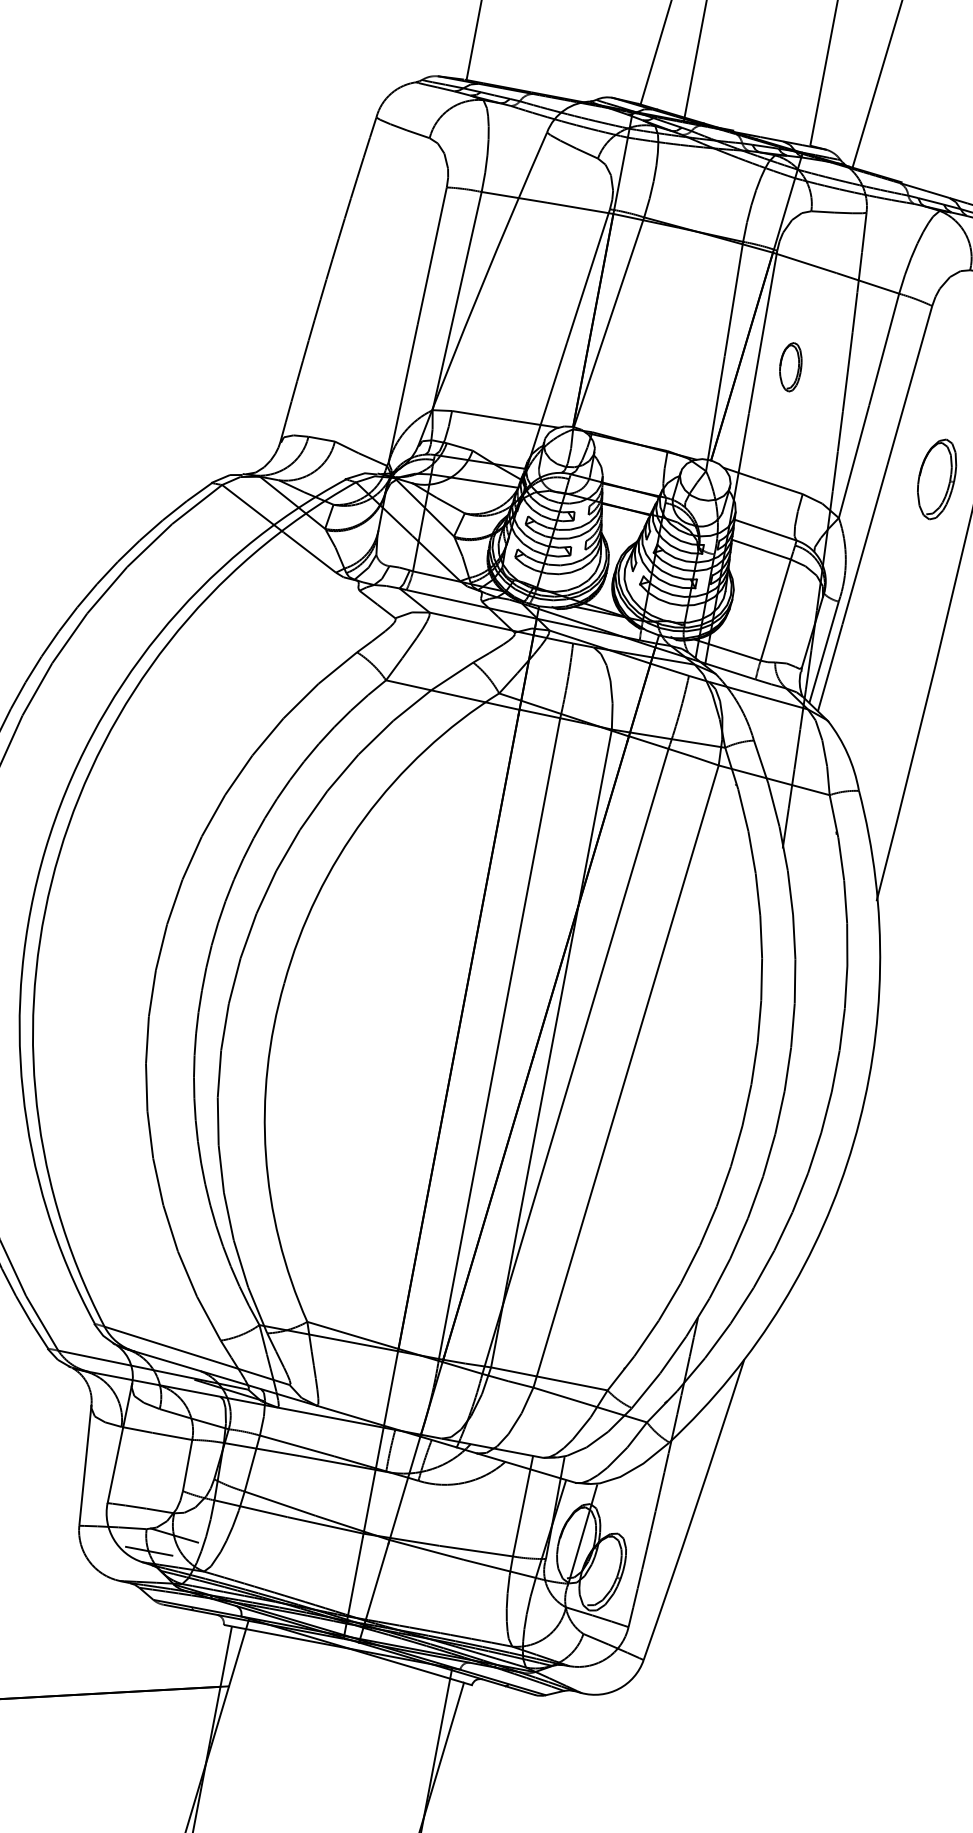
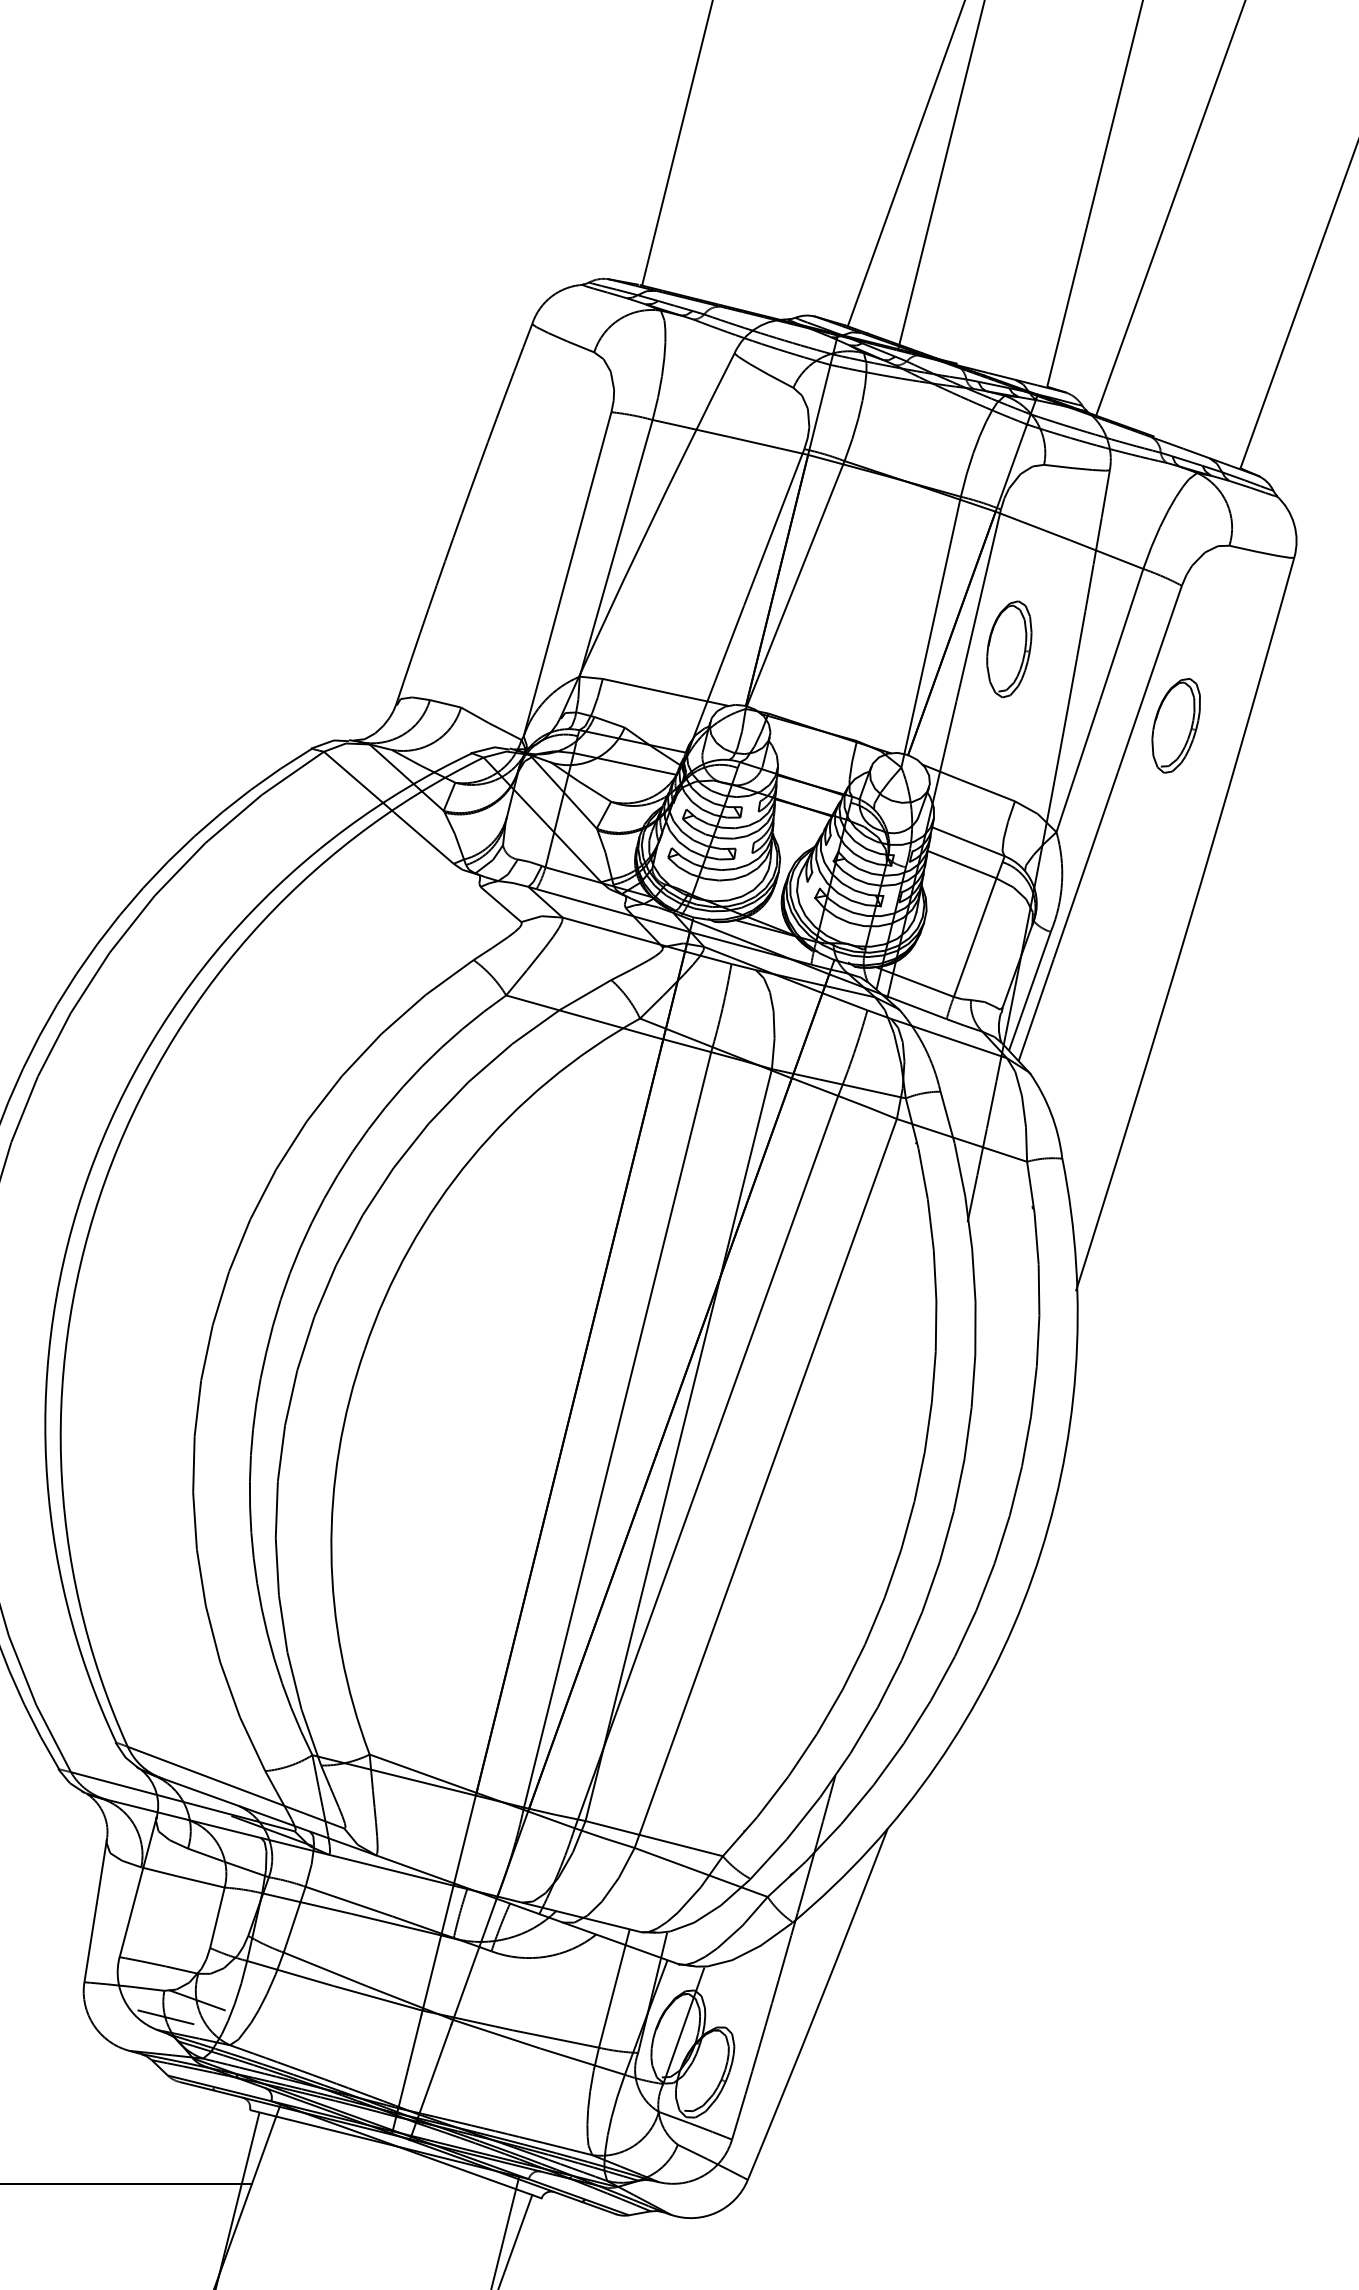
part: (790, 367) -> (1009, 649), size x1.67
part: (936, 479) -> (1175, 725), moved

